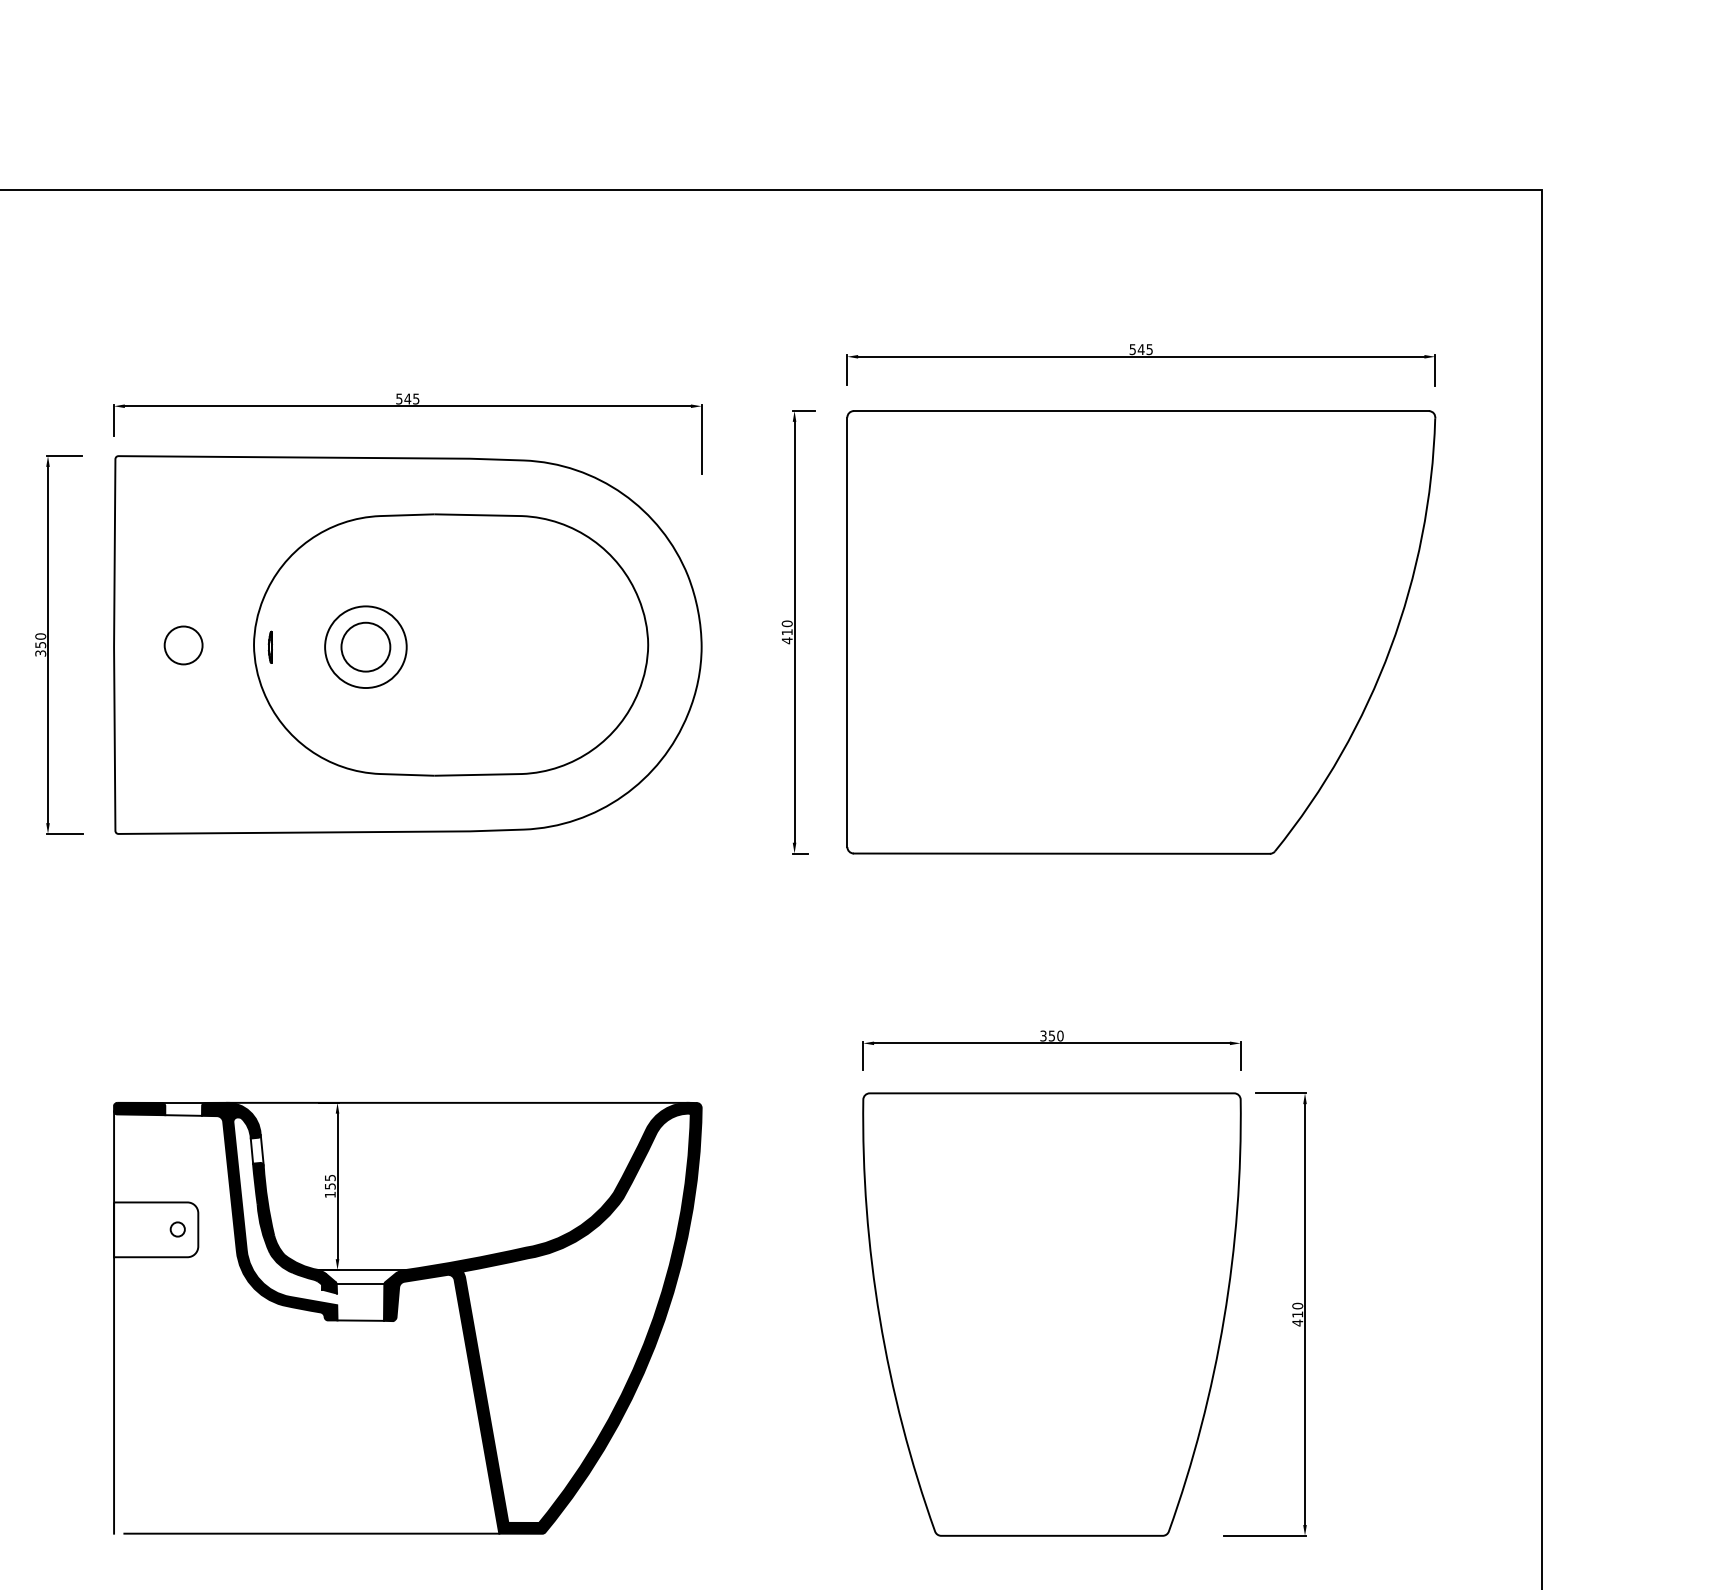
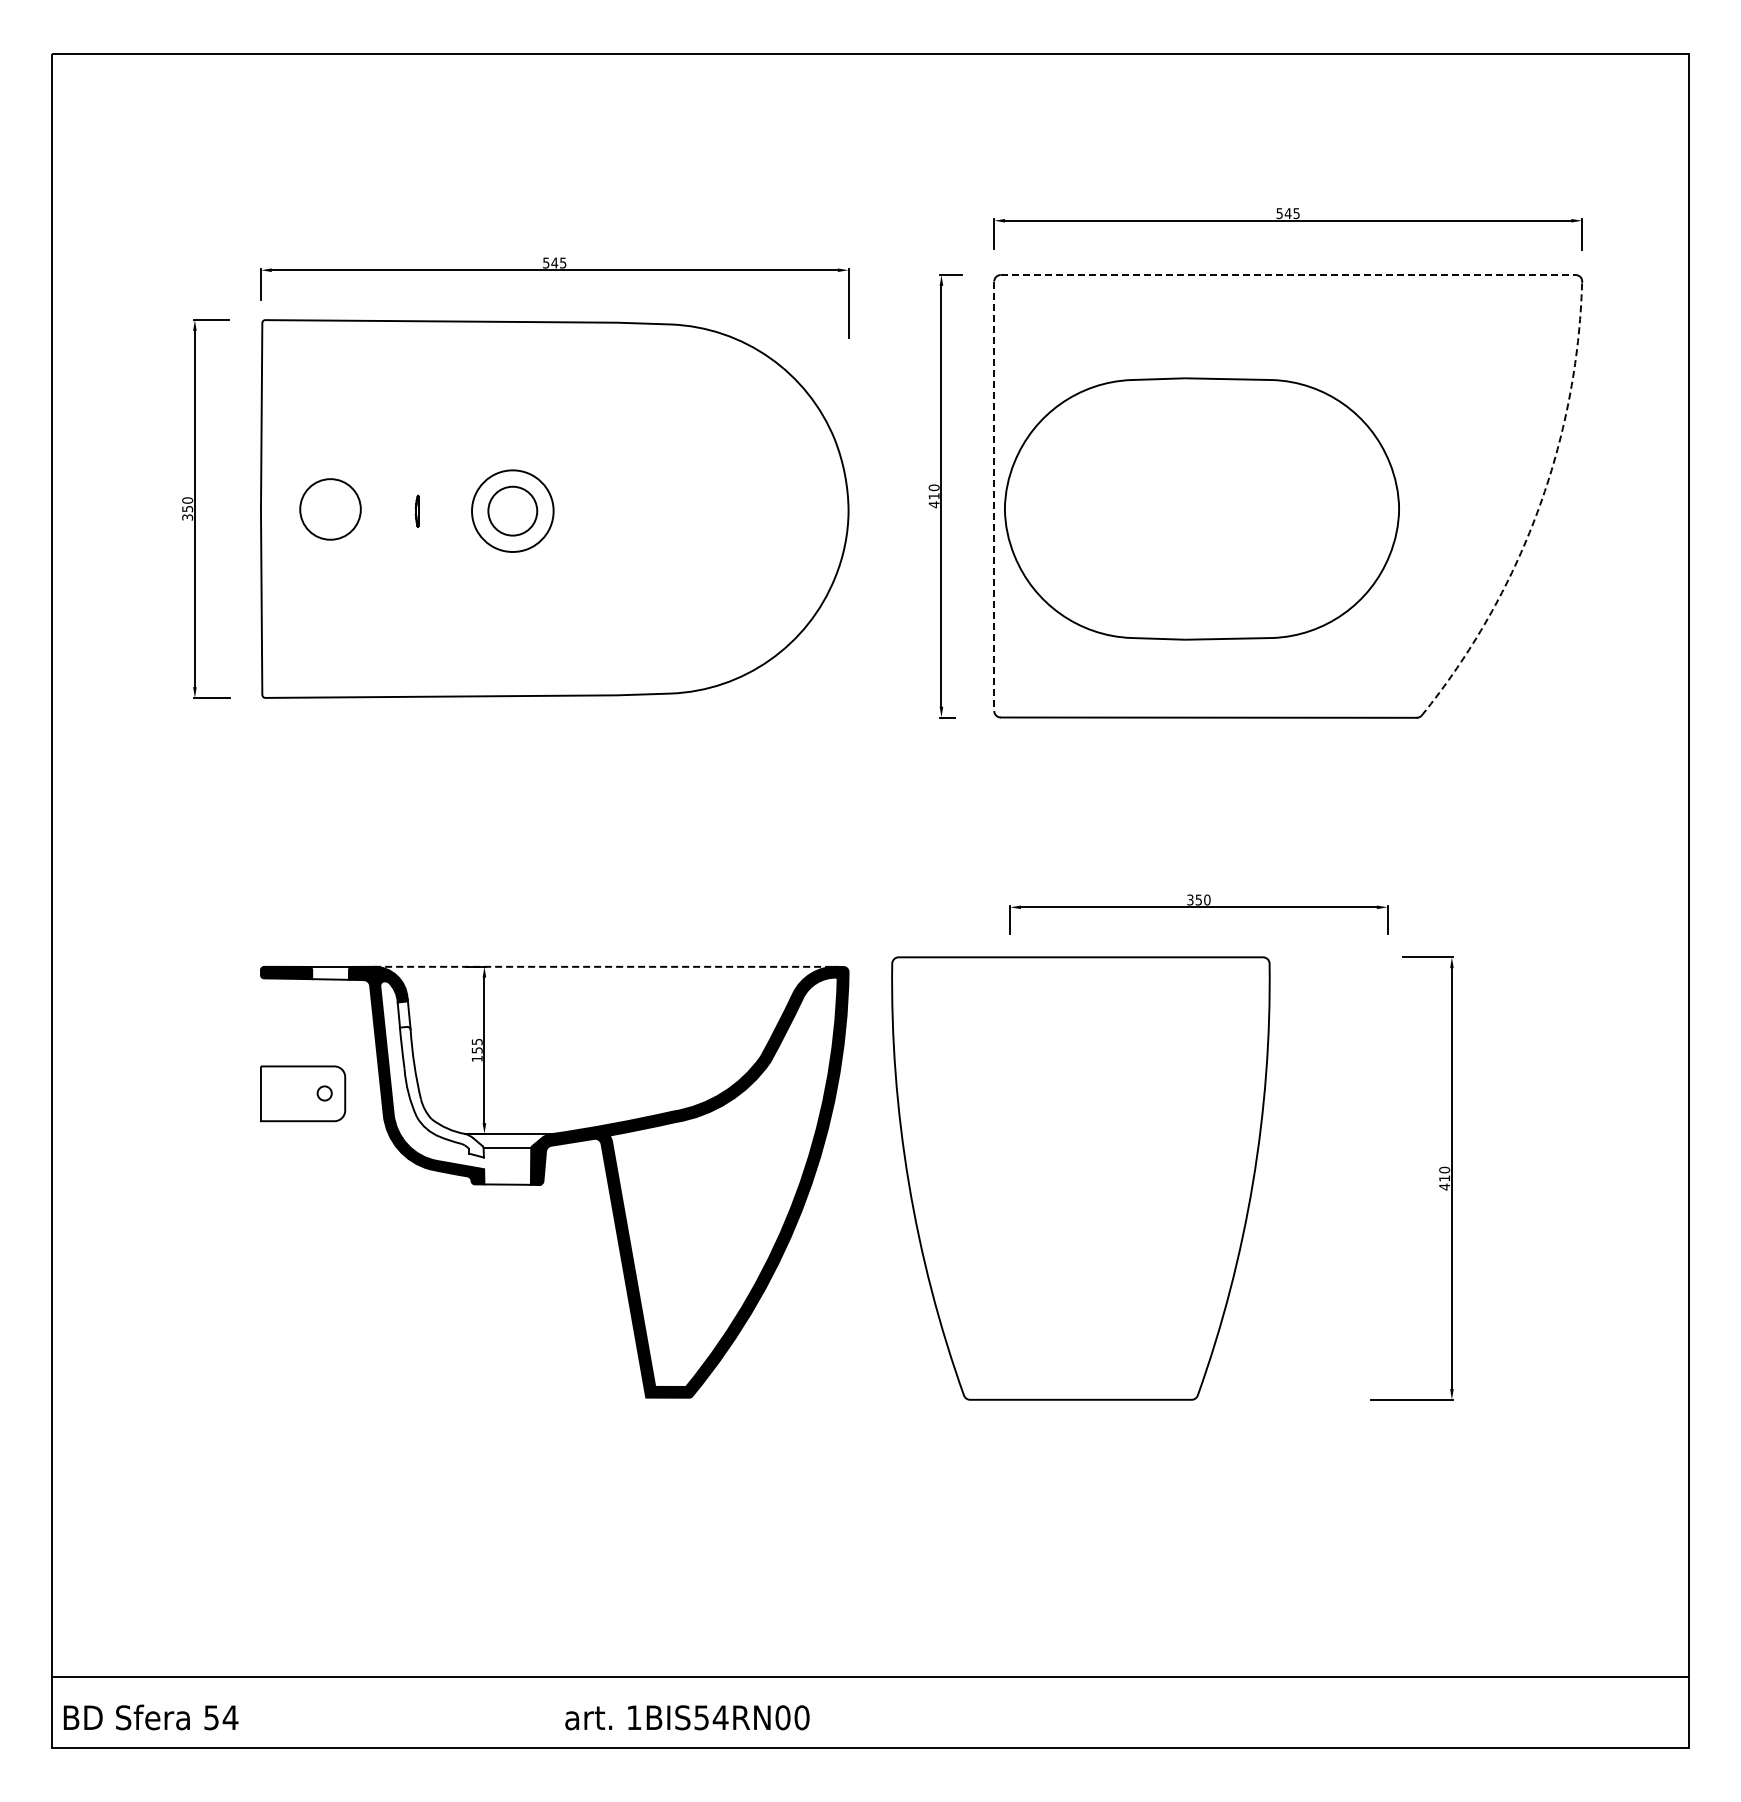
line: (1141, 411) -> (1288, 275), solid -> dashed
line: (847, 632) -> (994, 496), solid -> dashed
part: (450, 644) -> (1201, 508), moved
circle: (183, 645) -> (330, 509), size x1.6
arc: (1390, 648) -> (1537, 512), solid -> dashed
line: (457, 1102) -> (604, 966), solid -> dashed
fill: (294, 1227) -> (441, 1091), removed
part: (1051, 1314) -> (1080, 1178), moved
line: (113, 1322) -> (260, 1186), removed
line: (311, 1533) -> (458, 1397), removed

